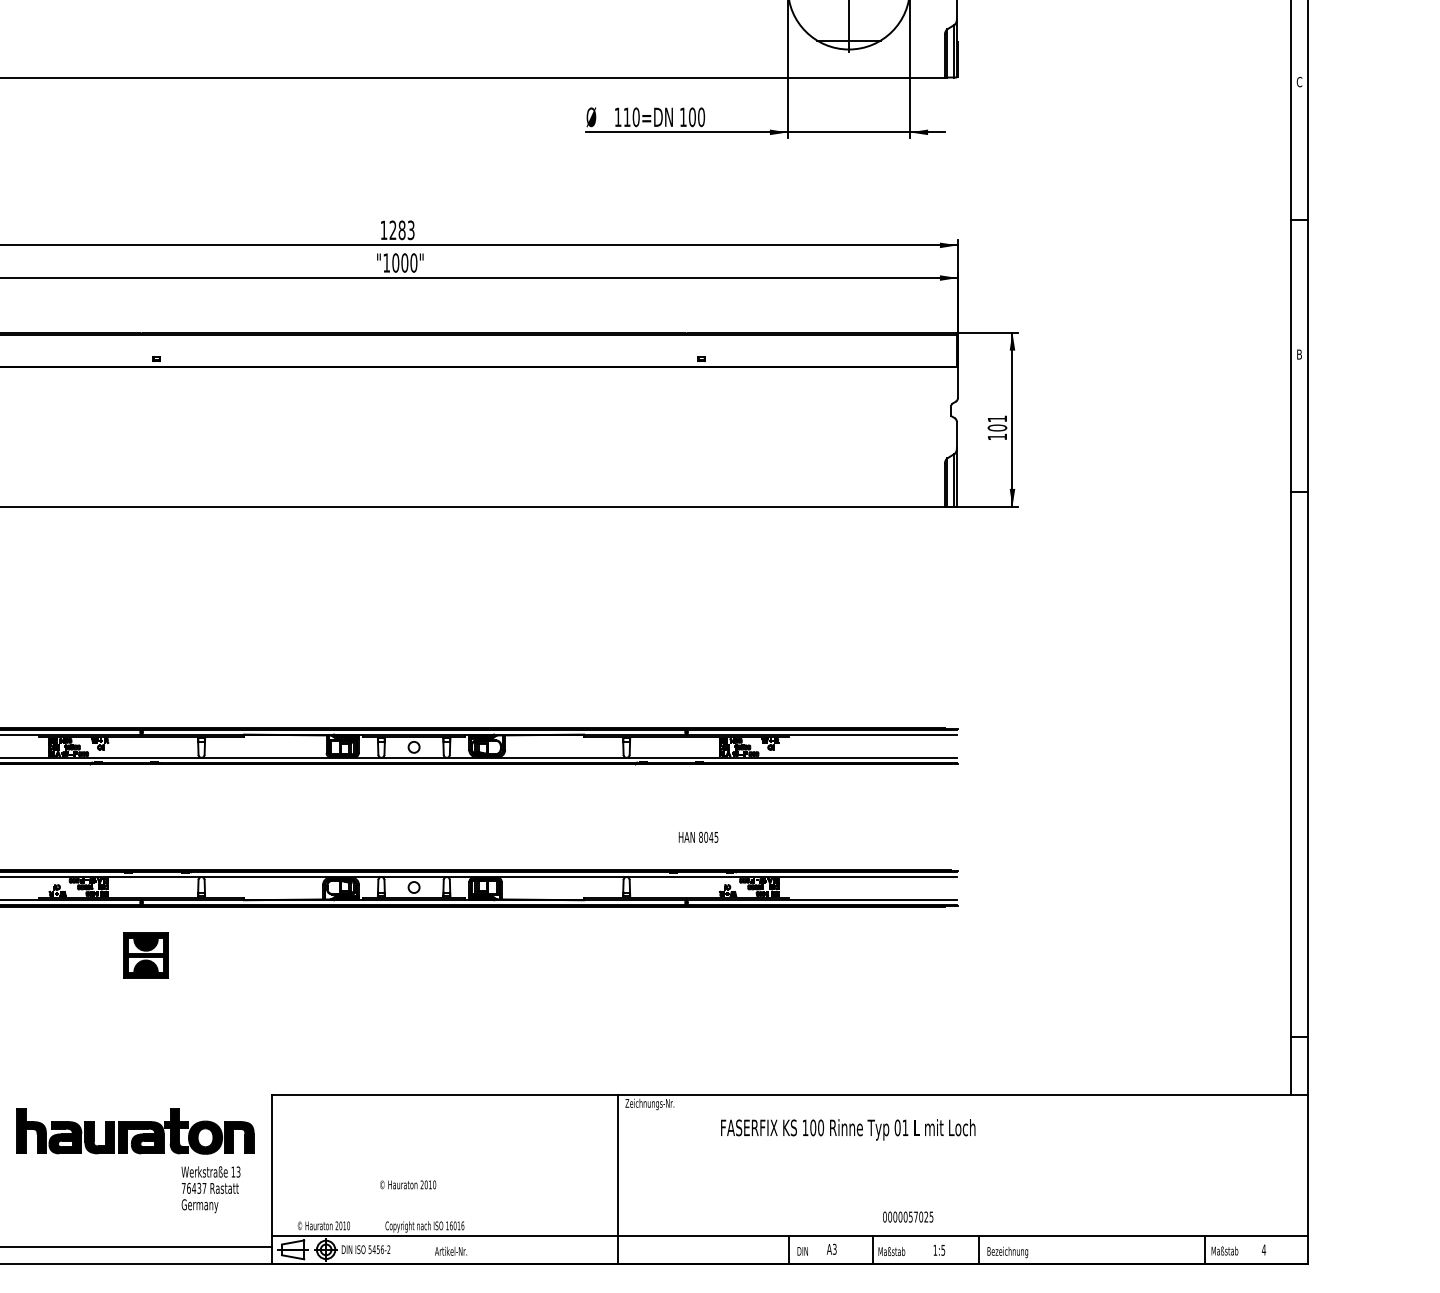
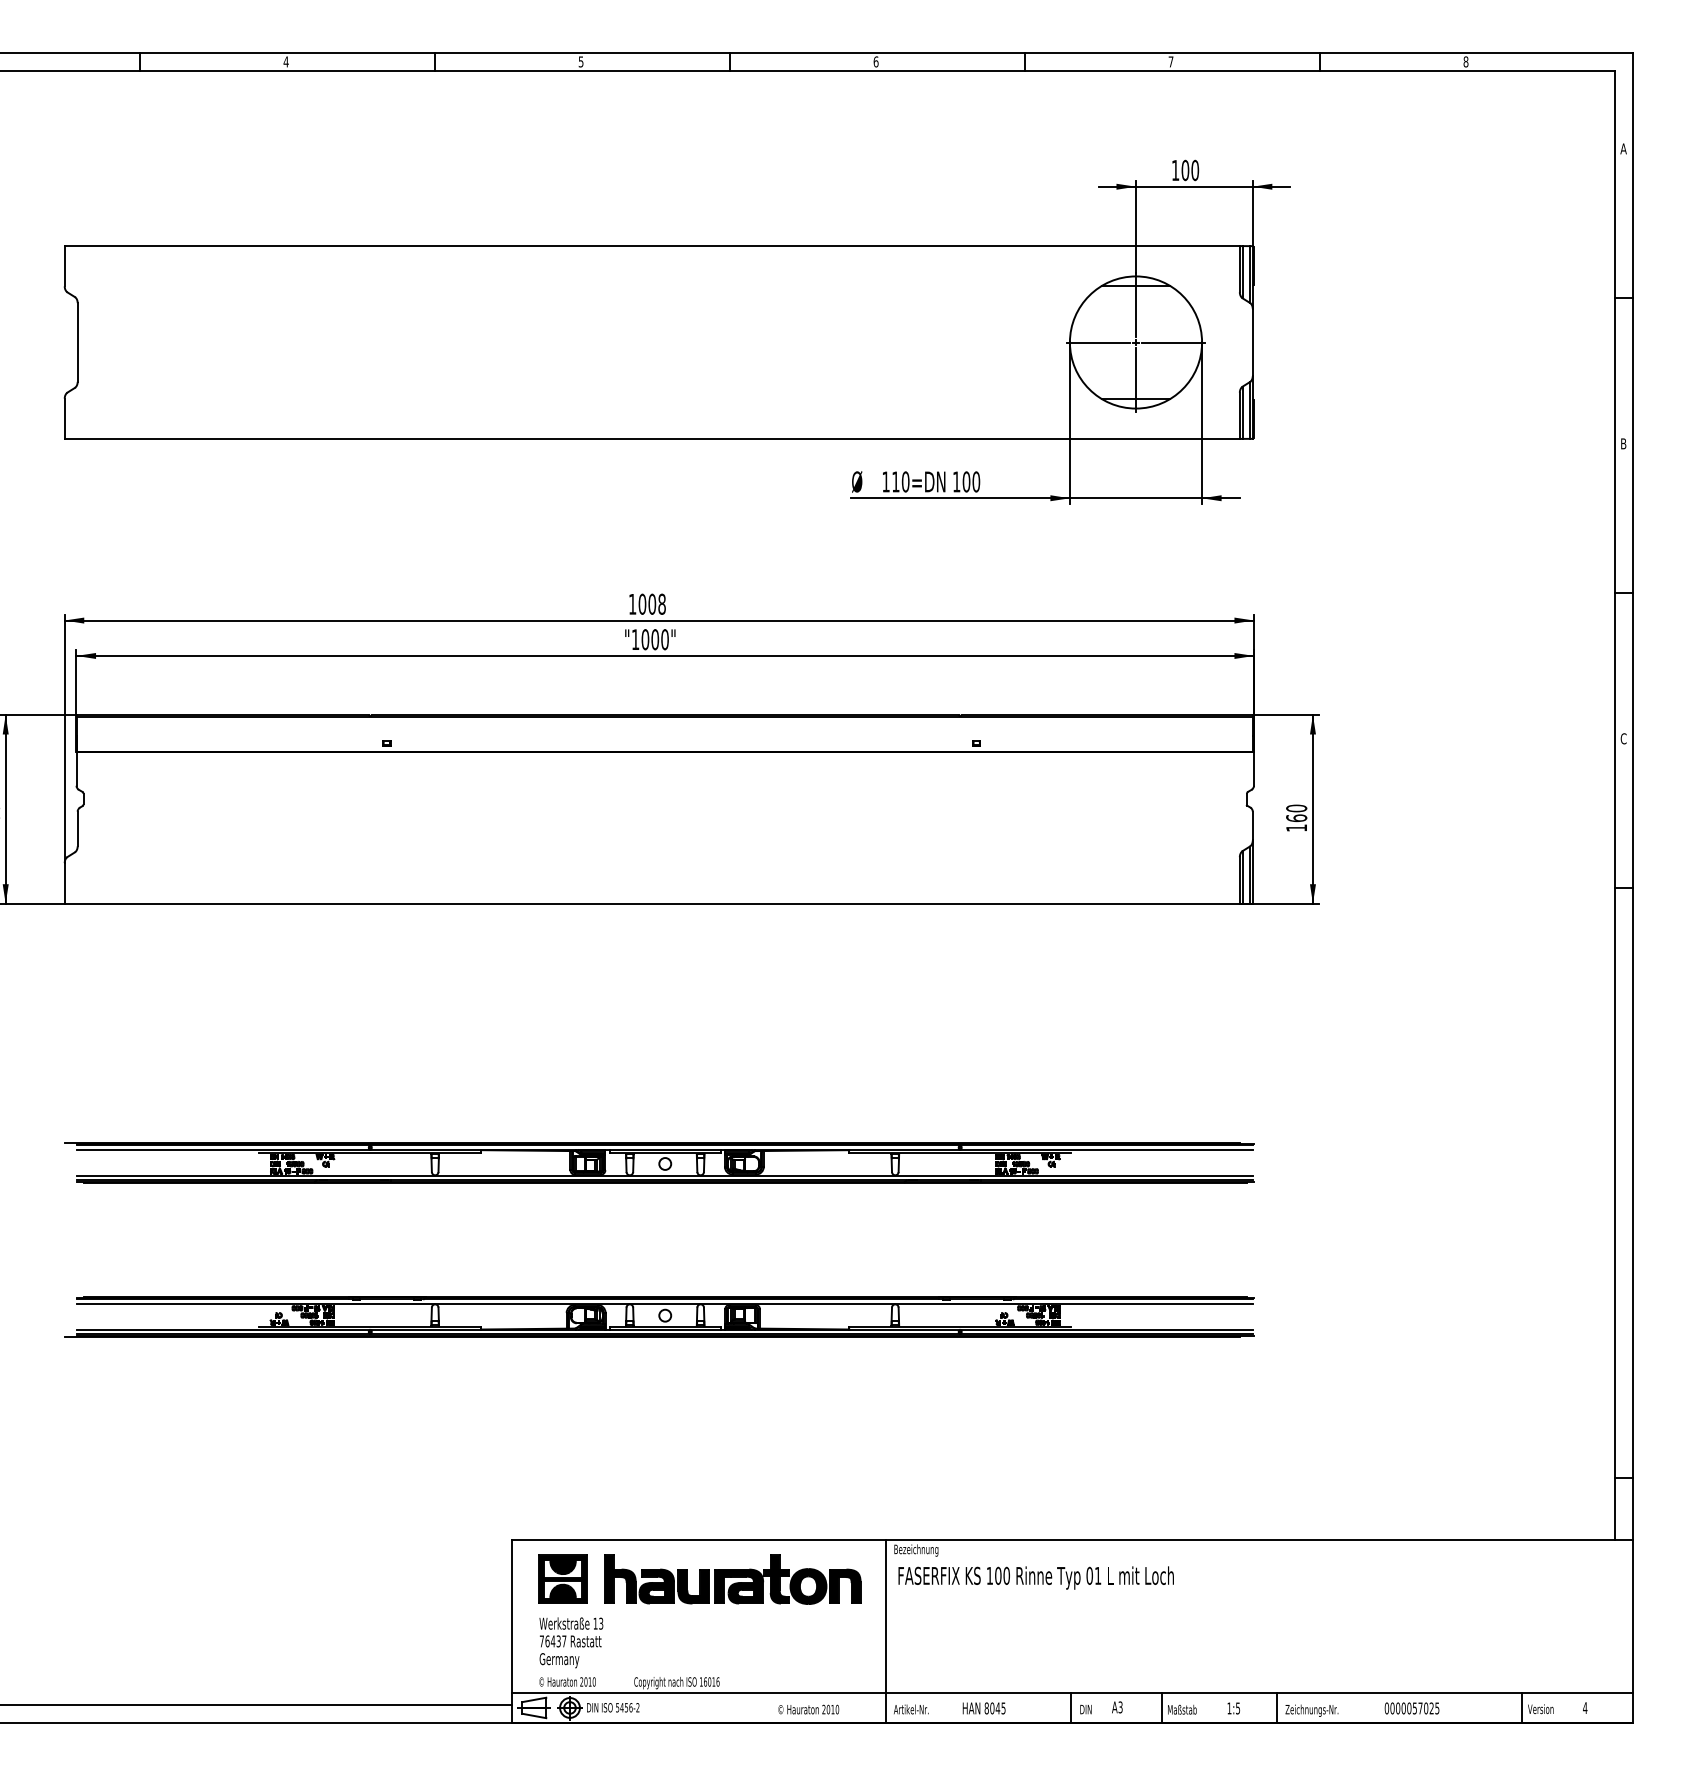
text: (1299, 81) -> (1623, 443), C -> B
text: (401, 229) -> (651, 603), 1283 -> 1008
text: (1299, 354) -> (1623, 738), B -> C
text: (997, 422) -> (1296, 812), 101 -> 160
text: (697, 837) -> (983, 1708), moved
part: (145, 954) -> (562, 1578), moved
text: (649, 1104) -> (920, 1550), Zeichnungs-Nr. -> Bezeichnung
text: (847, 1129) -> (1035, 1577), moved
part: (135, 1131) -> (732, 1579), moved
text: (407, 1184) -> (808, 1709), moved
text: (211, 1189) -> (571, 1642), moved
text: (907, 1217) -> (1411, 1708), moved
text: (451, 1251) -> (911, 1709), moved
text: (1224, 1251) -> (1542, 1709), Maßstab -> Version
text: (1011, 1252) -> (1311, 1710), Bezeichnung -> Zeichnungs-Nr.

